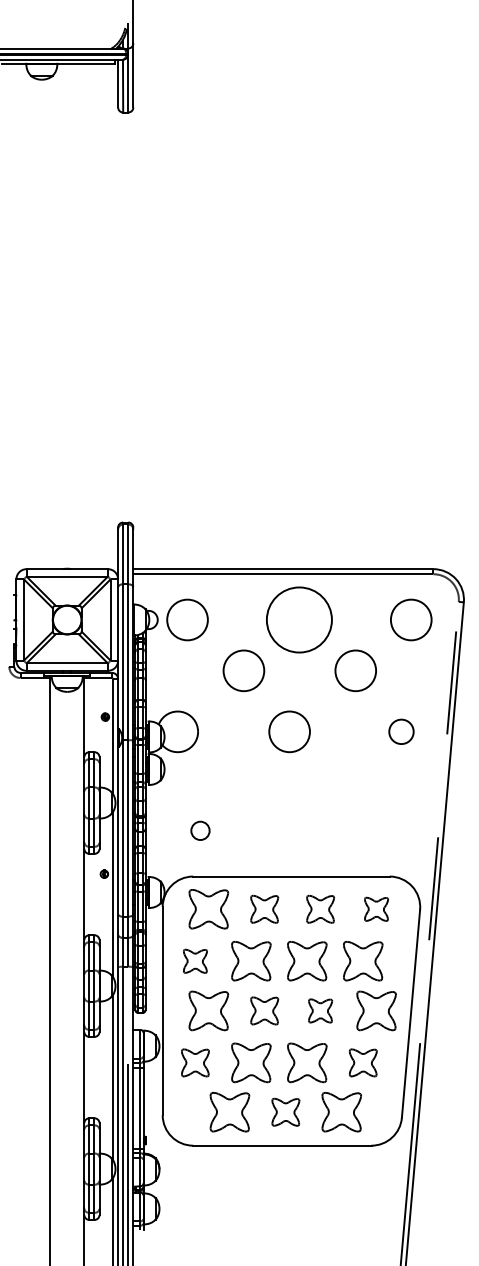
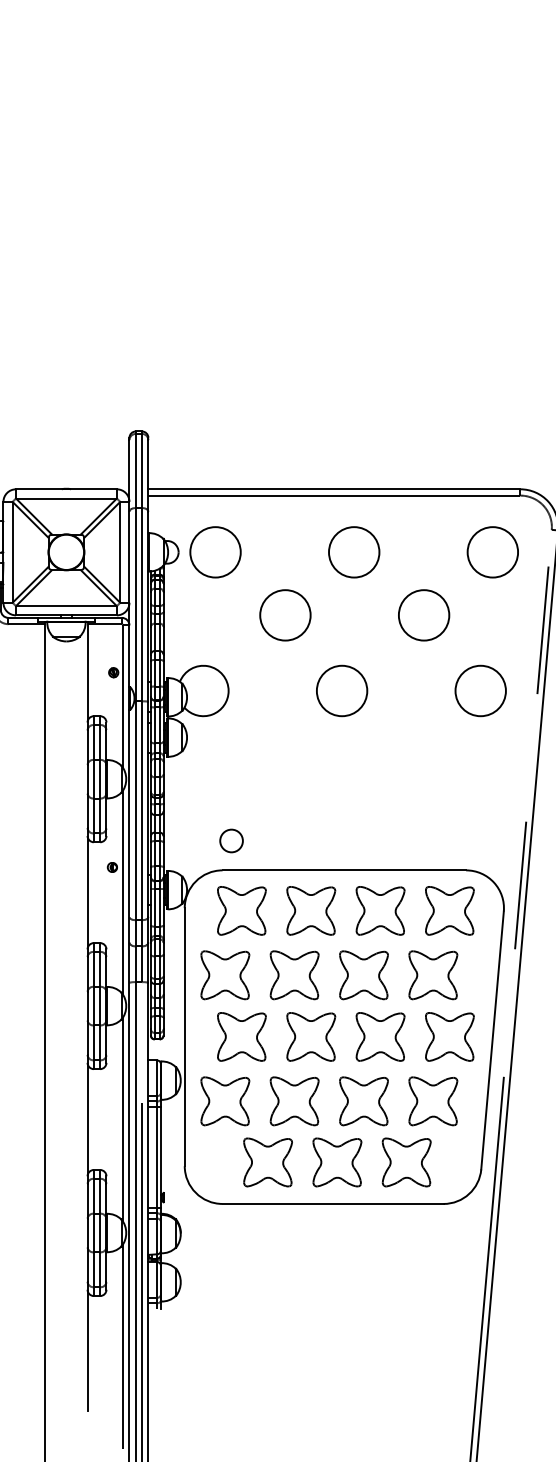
circle: (299, 619) -> (354, 551), size x0.62
circle: (401, 731) -> (480, 690), size x1.67
circle: (200, 830) -> (231, 840), moved
part: (264, 909) -> (310, 911), size x1.43
part: (320, 909) -> (380, 911), size x1.43
part: (376, 909) -> (449, 911), size x1.67
part: (195, 961) -> (225, 975), size x1.67
part: (264, 1010) -> (310, 1036), size x1.43
part: (320, 1010) -> (380, 1036), size x1.67
part: (195, 1062) -> (225, 1100), size x1.43
part: (363, 1062) -> (433, 1100), size x1.43
part: (285, 1112) -> (336, 1162), size x1.43

